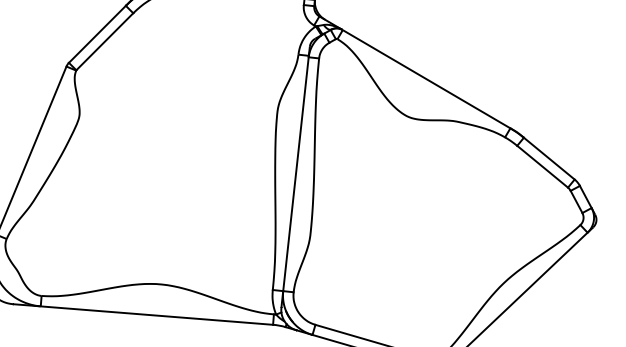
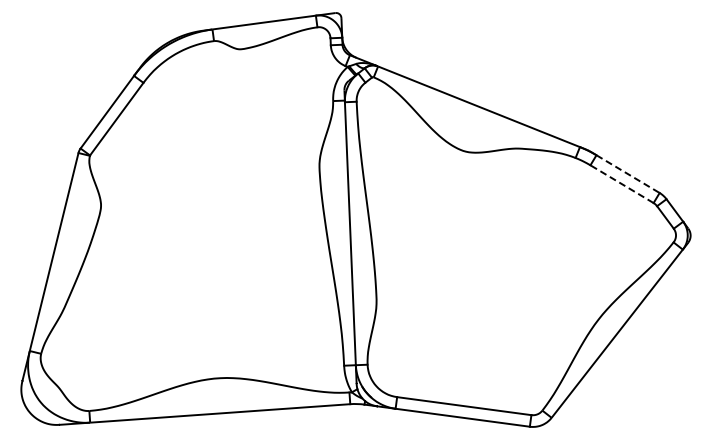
line: (549, 159) -> (628, 174), solid -> dashed
line: (542, 167) -> (622, 184), solid -> dashed

